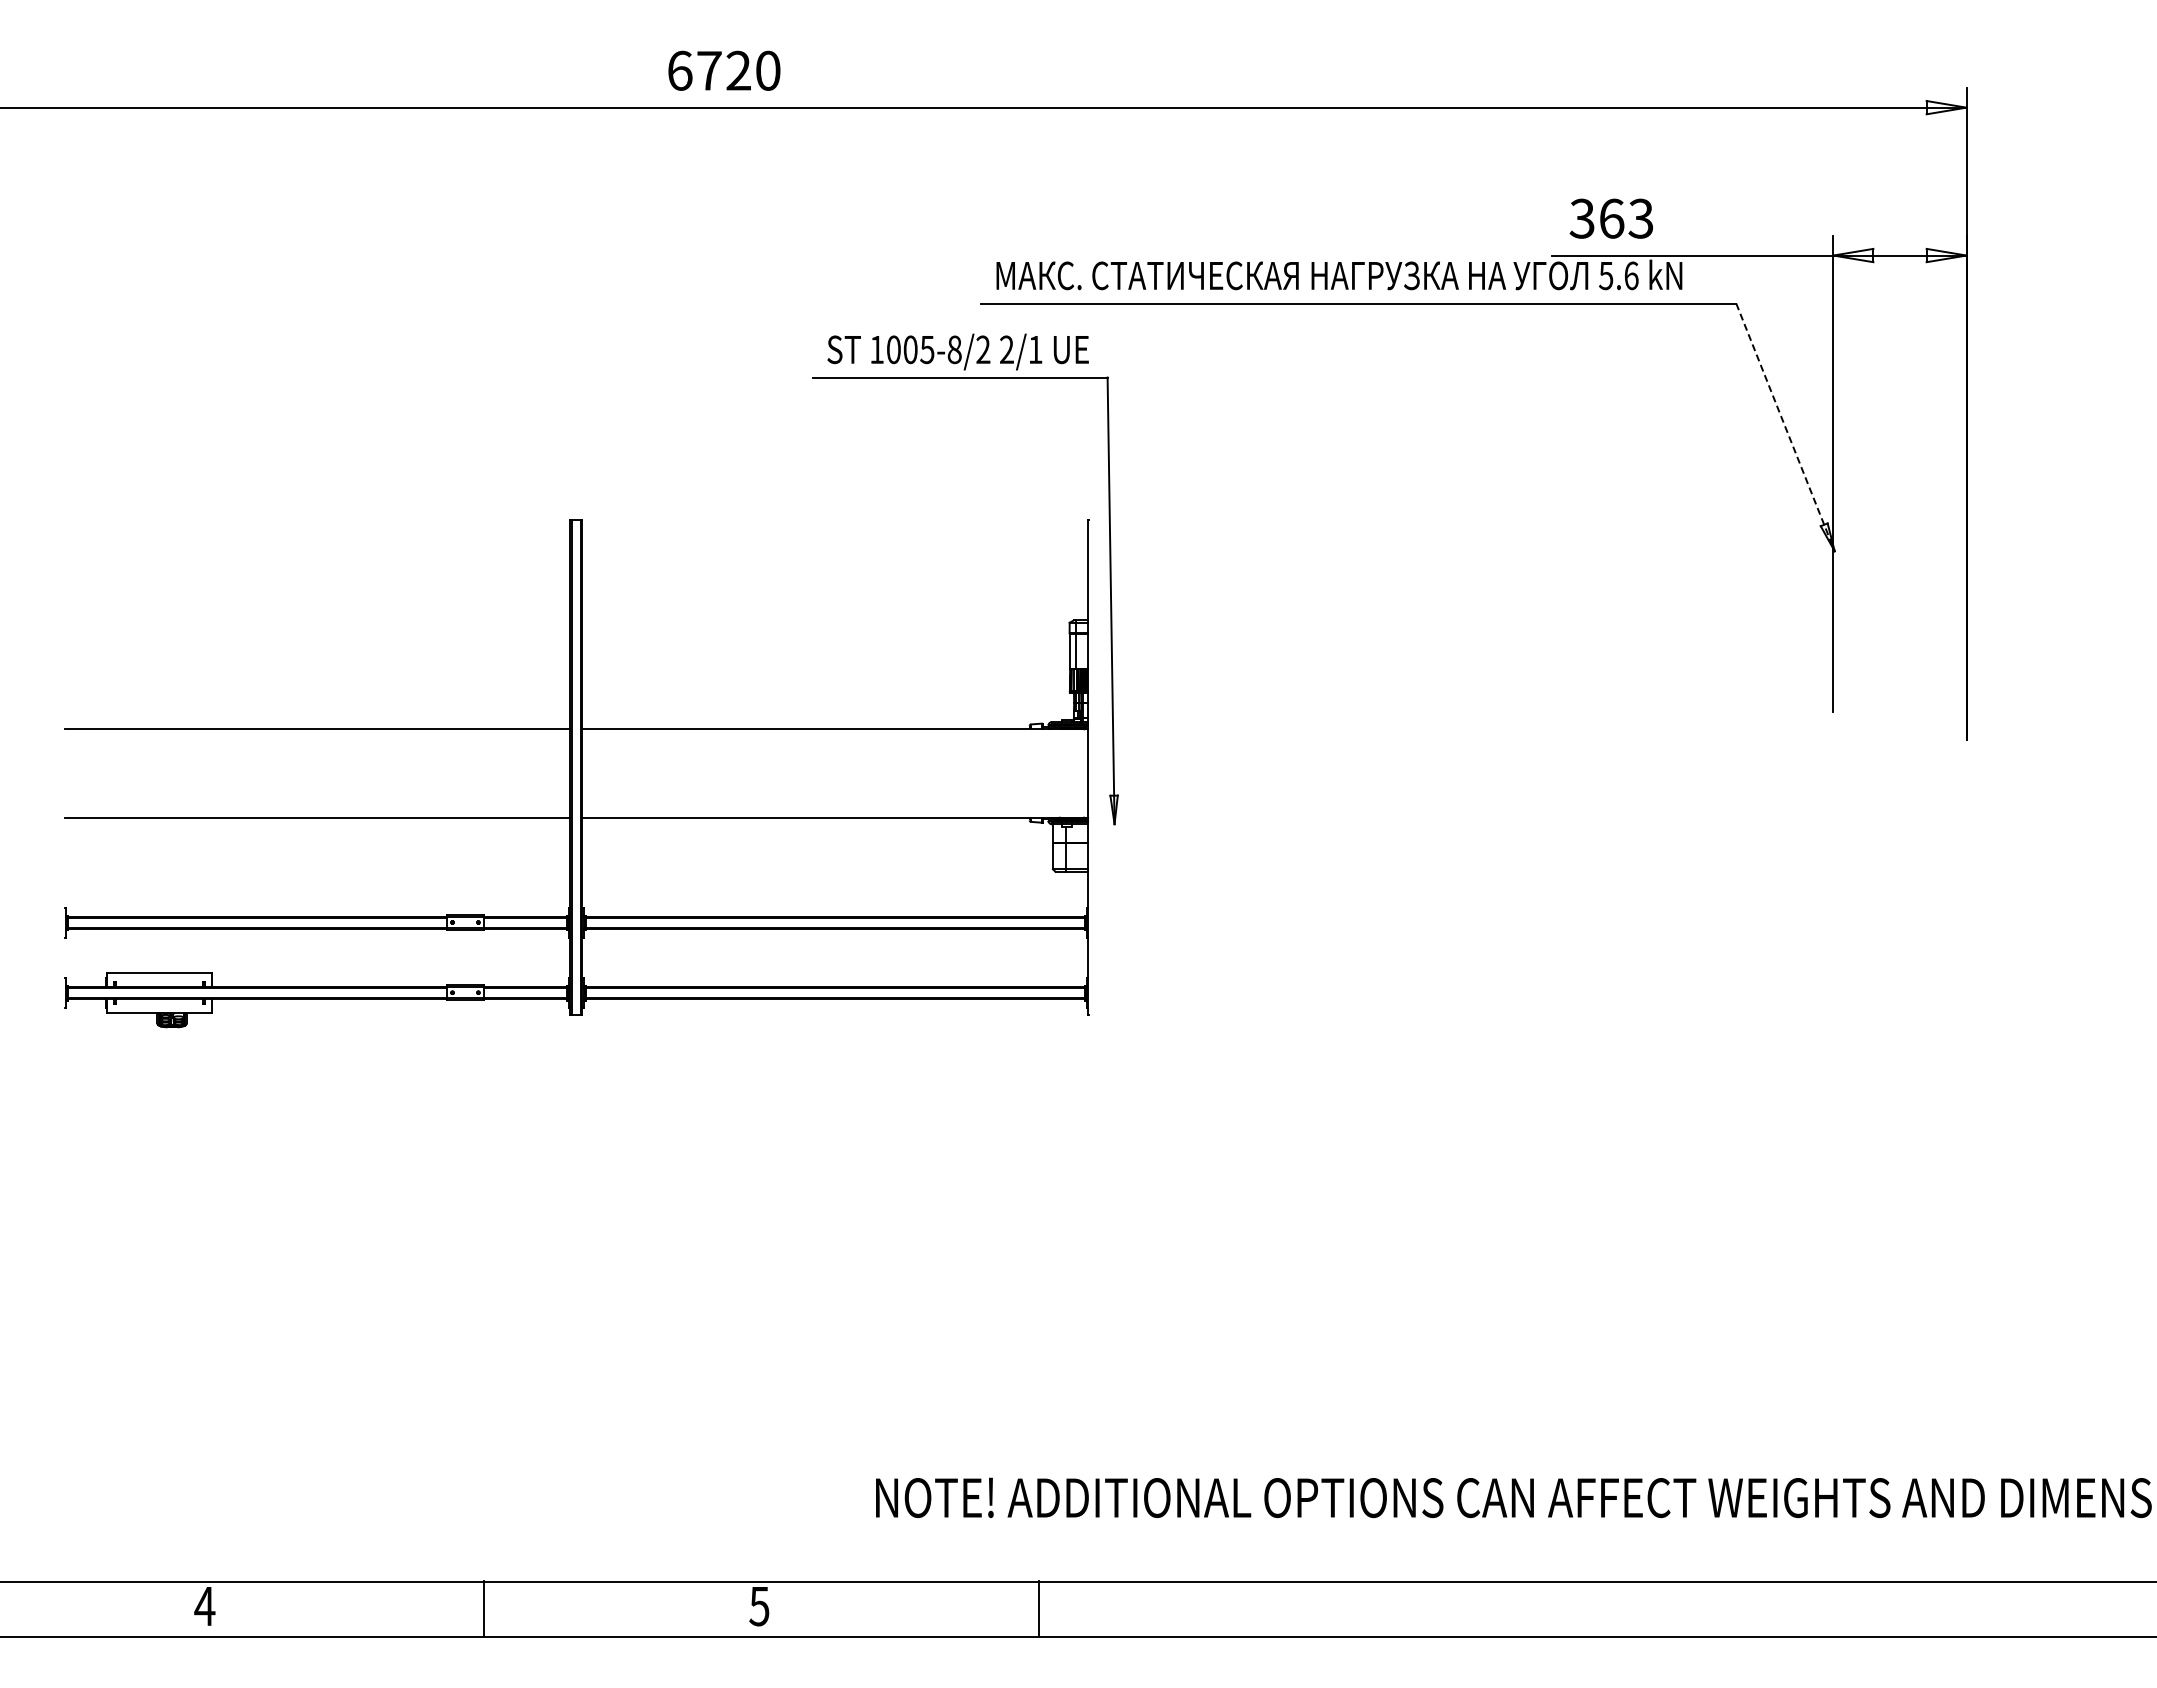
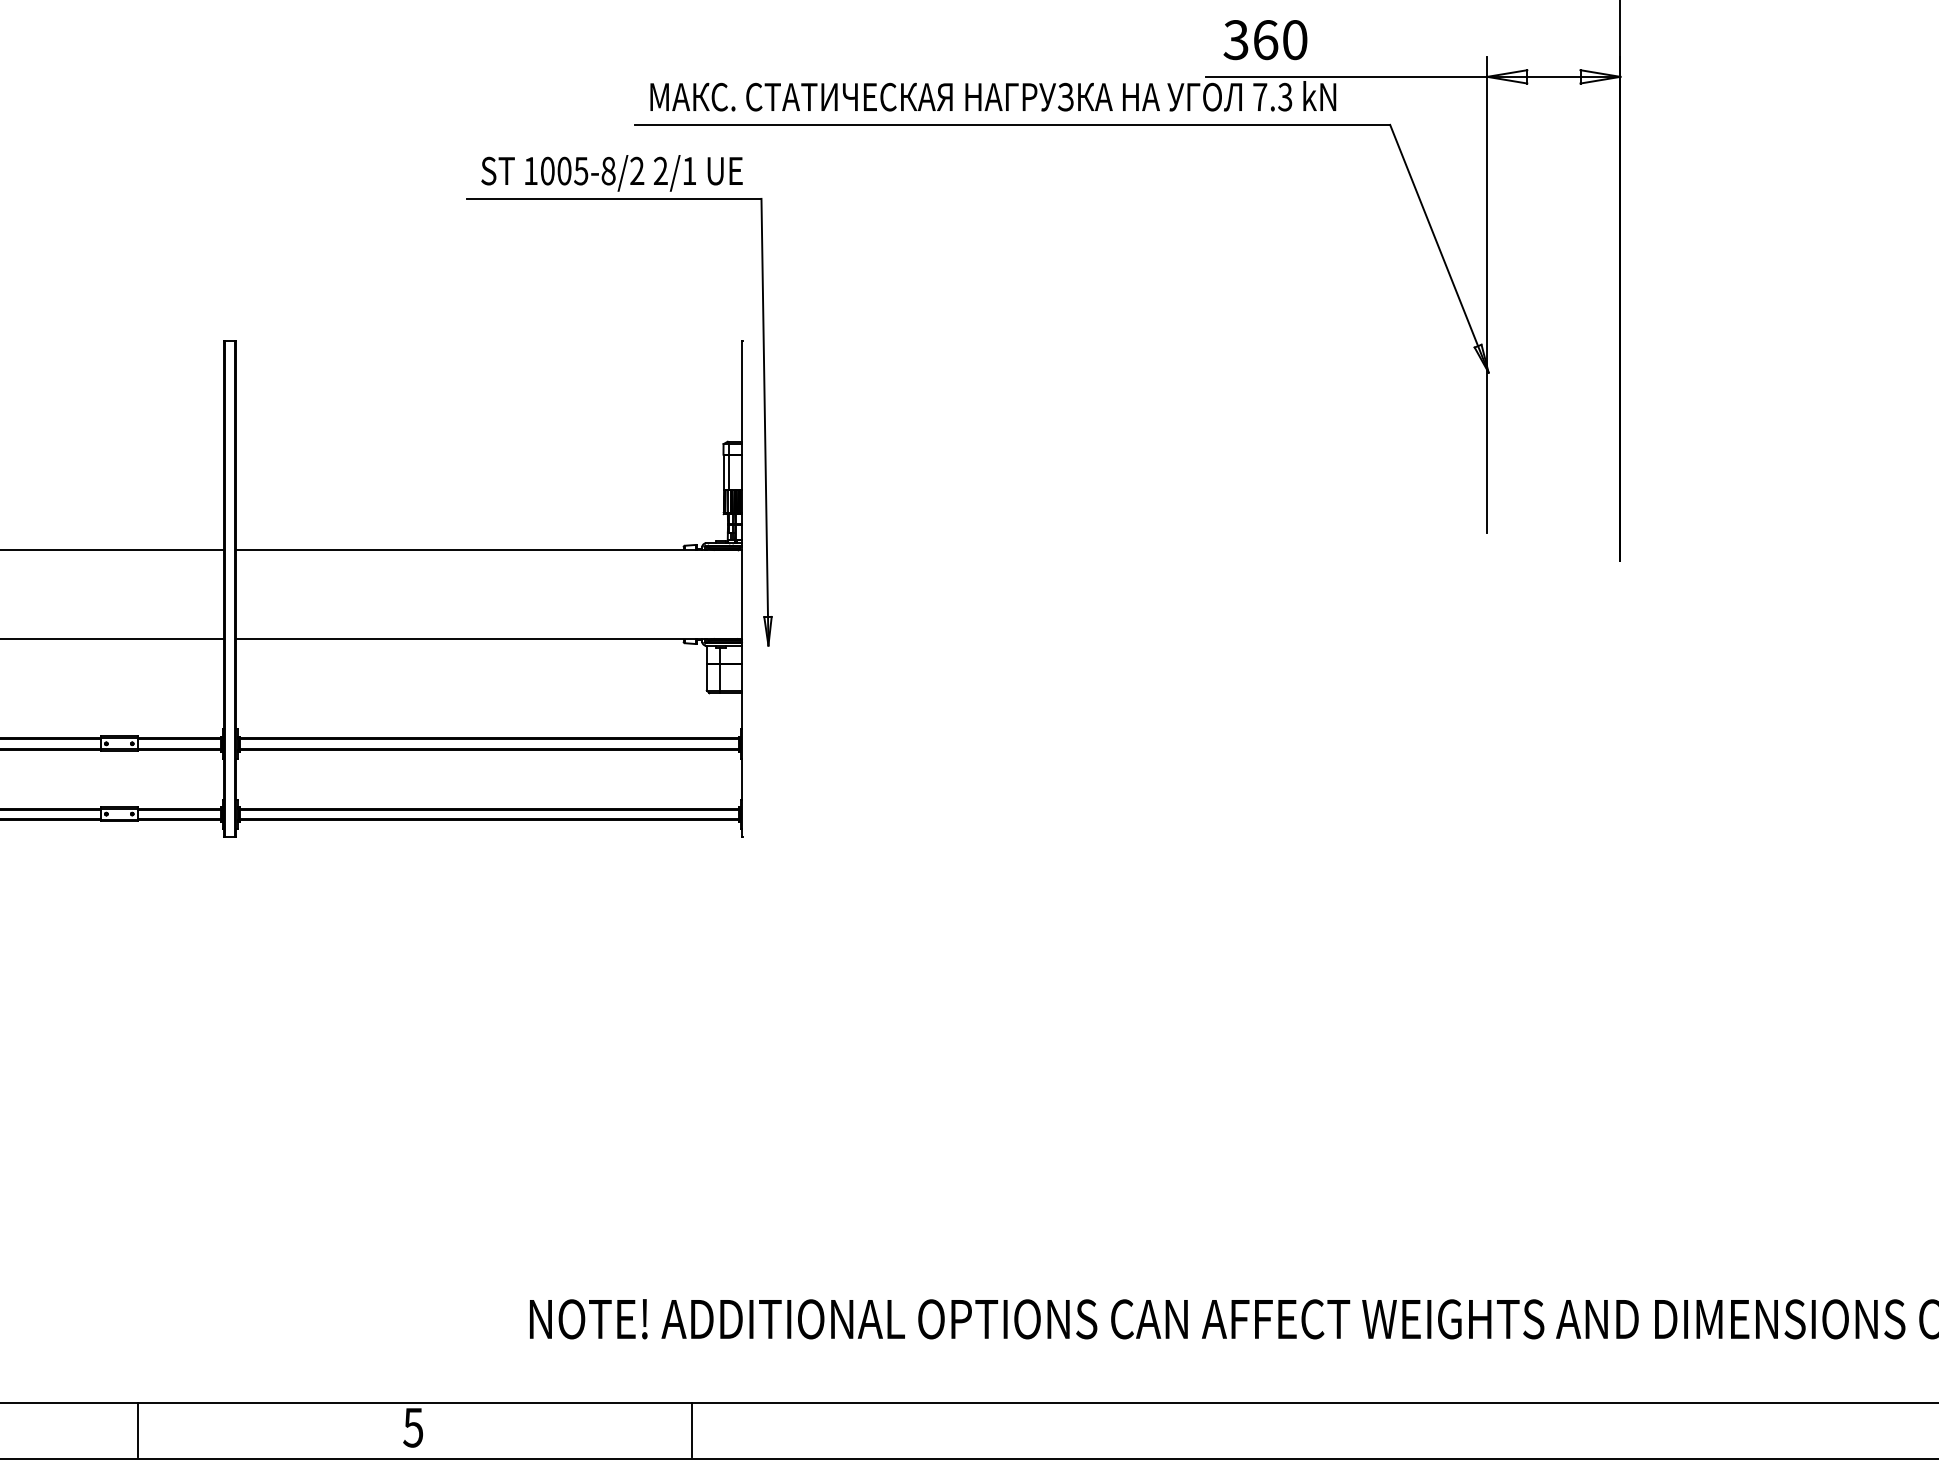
text: (1640, 218) -> (1294, 39), 363 -> 360
text: (1618, 275) -> (1272, 96), 5.6 -> 7.3
line: (1785, 427) -> (1439, 248), dashed -> solid

